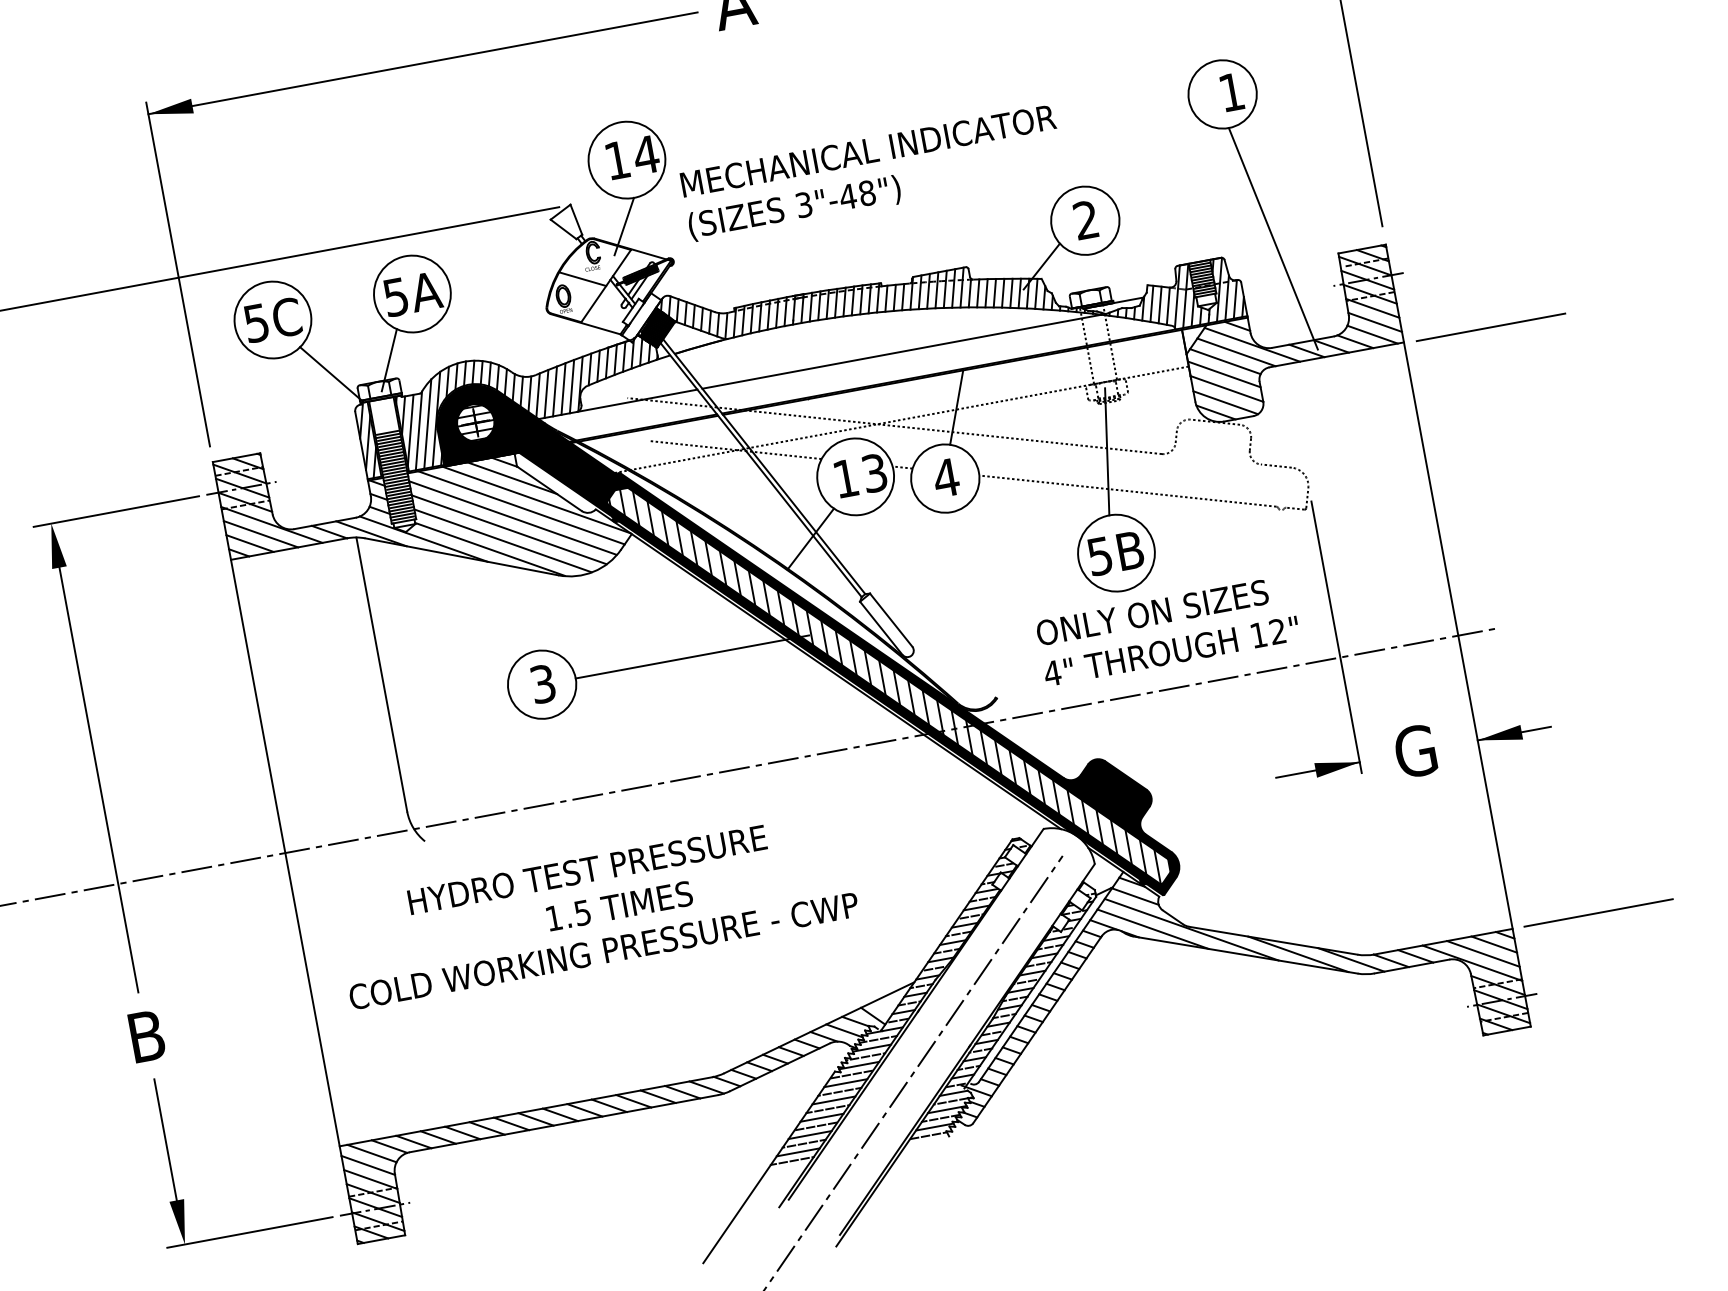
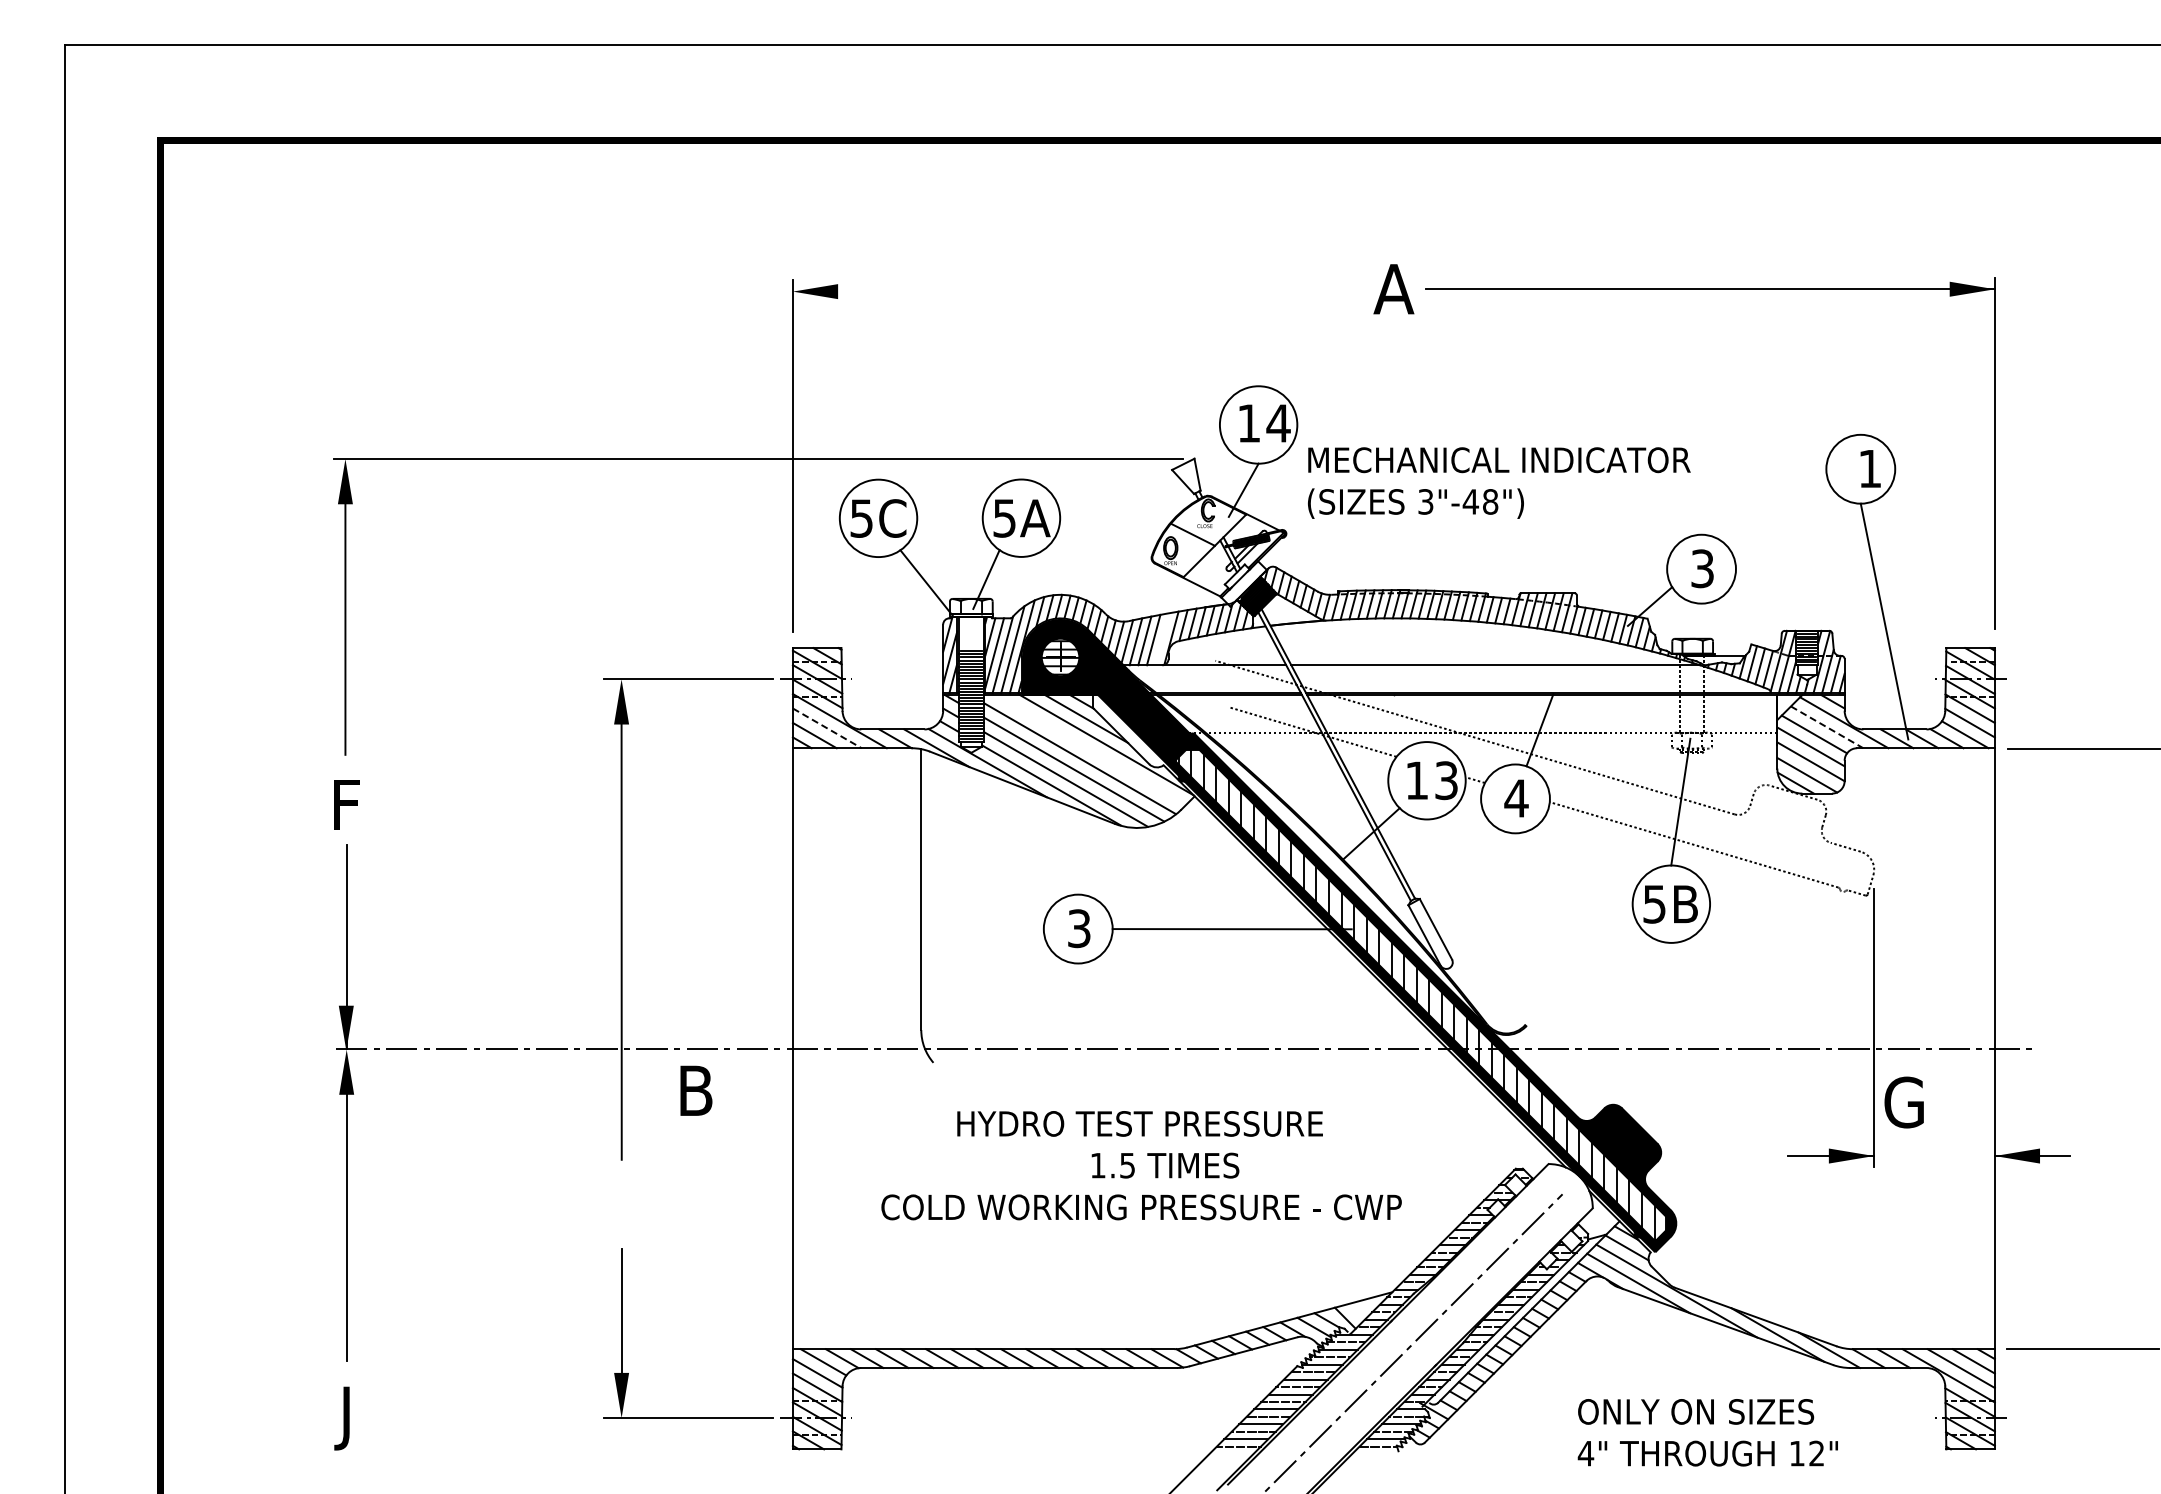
line: (422, 63) -> (1073, 291), removed
text: (1086, 219) -> (1702, 568), 2 -> 3
line: (1236, 352) -> (1827, 727), solid -> dashed
line: (571, 386) -> (1162, 639), removed
line: (520, 508) -> (1089, 750), removed
line: (261, 534) -> (827, 728), solid -> dashed
text: (1167, 630) -> (1707, 1432), moved
text: (1414, 751) -> (1903, 1102), moved
text: (596, 910) -> (1141, 1165), moved
text: (147, 1035) -> (696, 1090), moved

